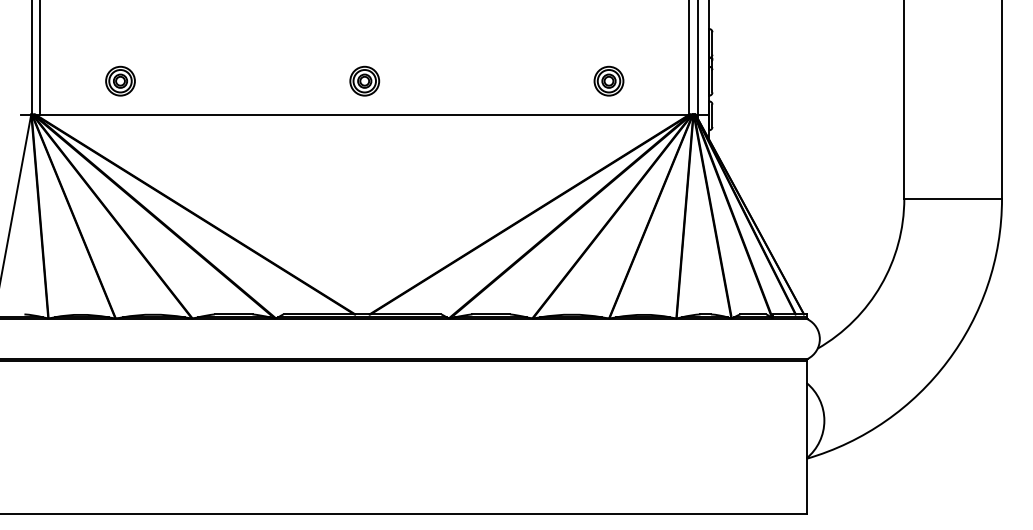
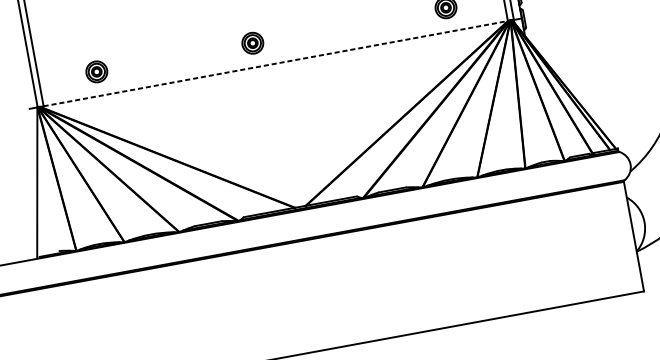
part: (364, 80) -> (252, 42), moved
line: (364, 114) -> (275, 63), solid -> dashed

